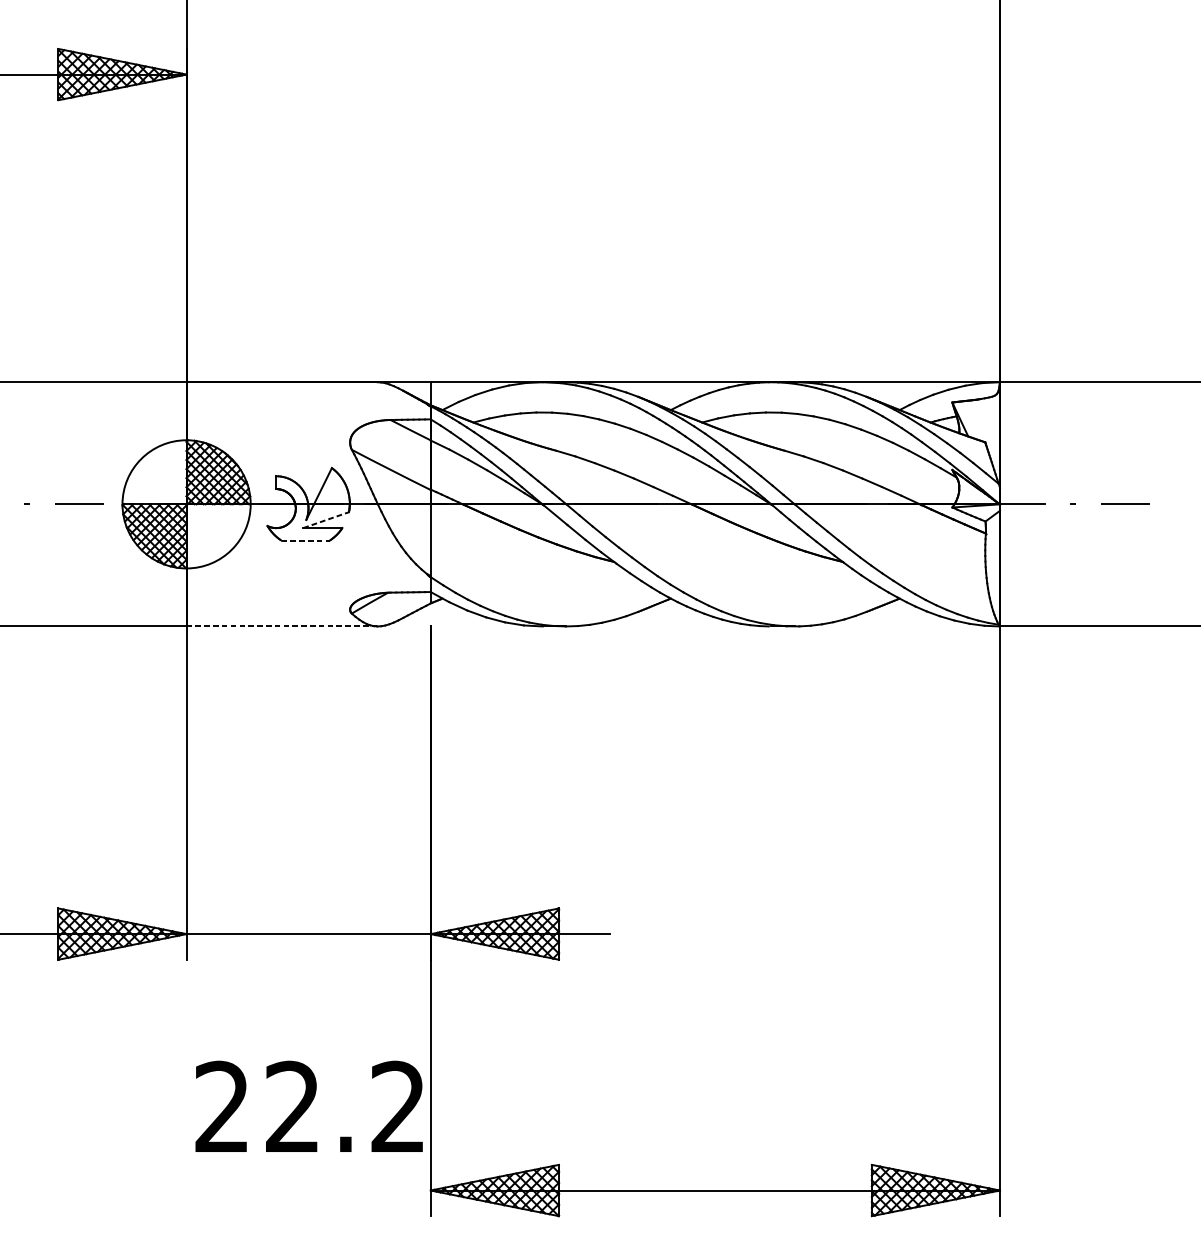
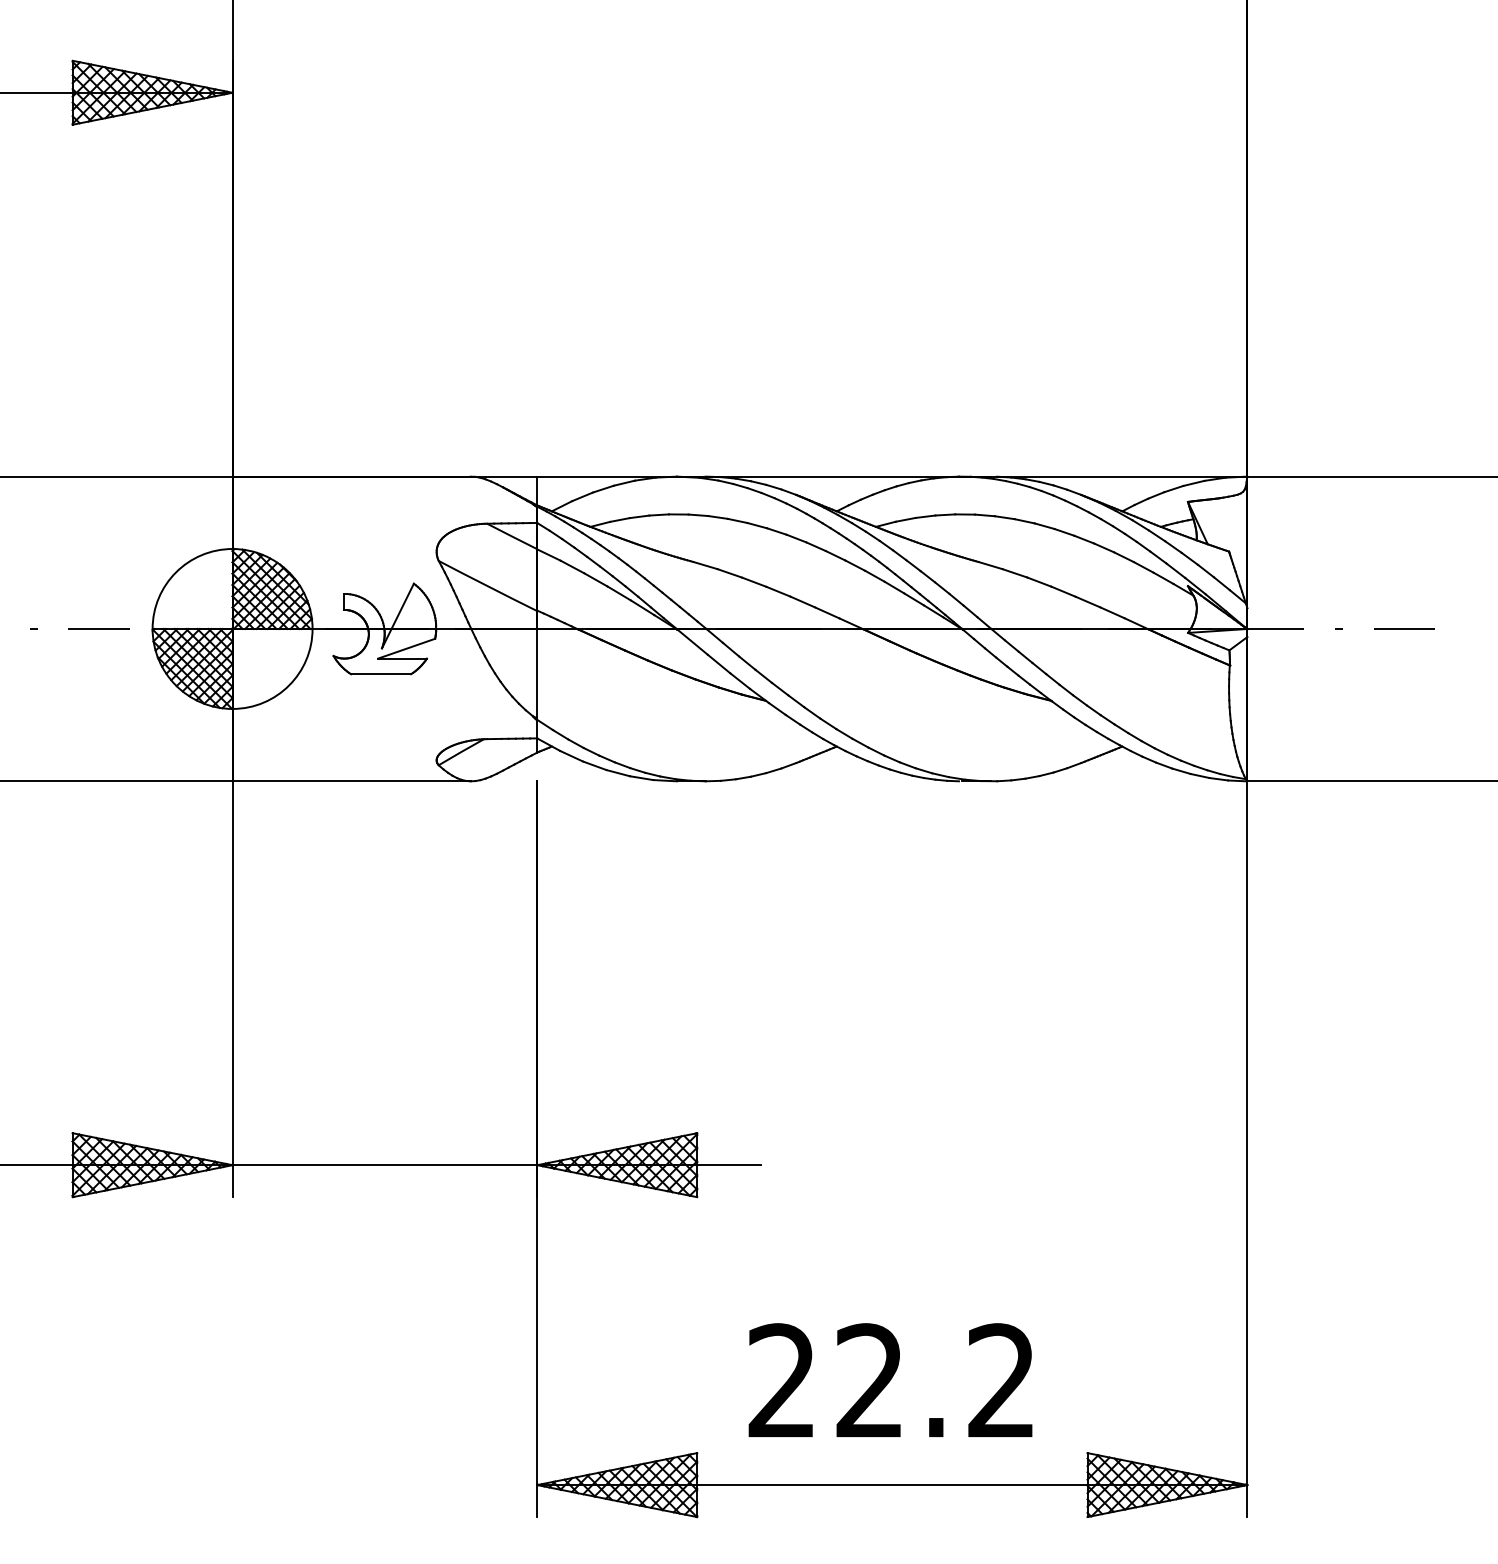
line: (326, 519) -> (407, 648), dashed -> solid
line: (305, 540) -> (381, 674), dashed -> solid
line: (282, 626) -> (352, 781), dashed -> solid
text: (309, 1105) -> (890, 1379), moved

